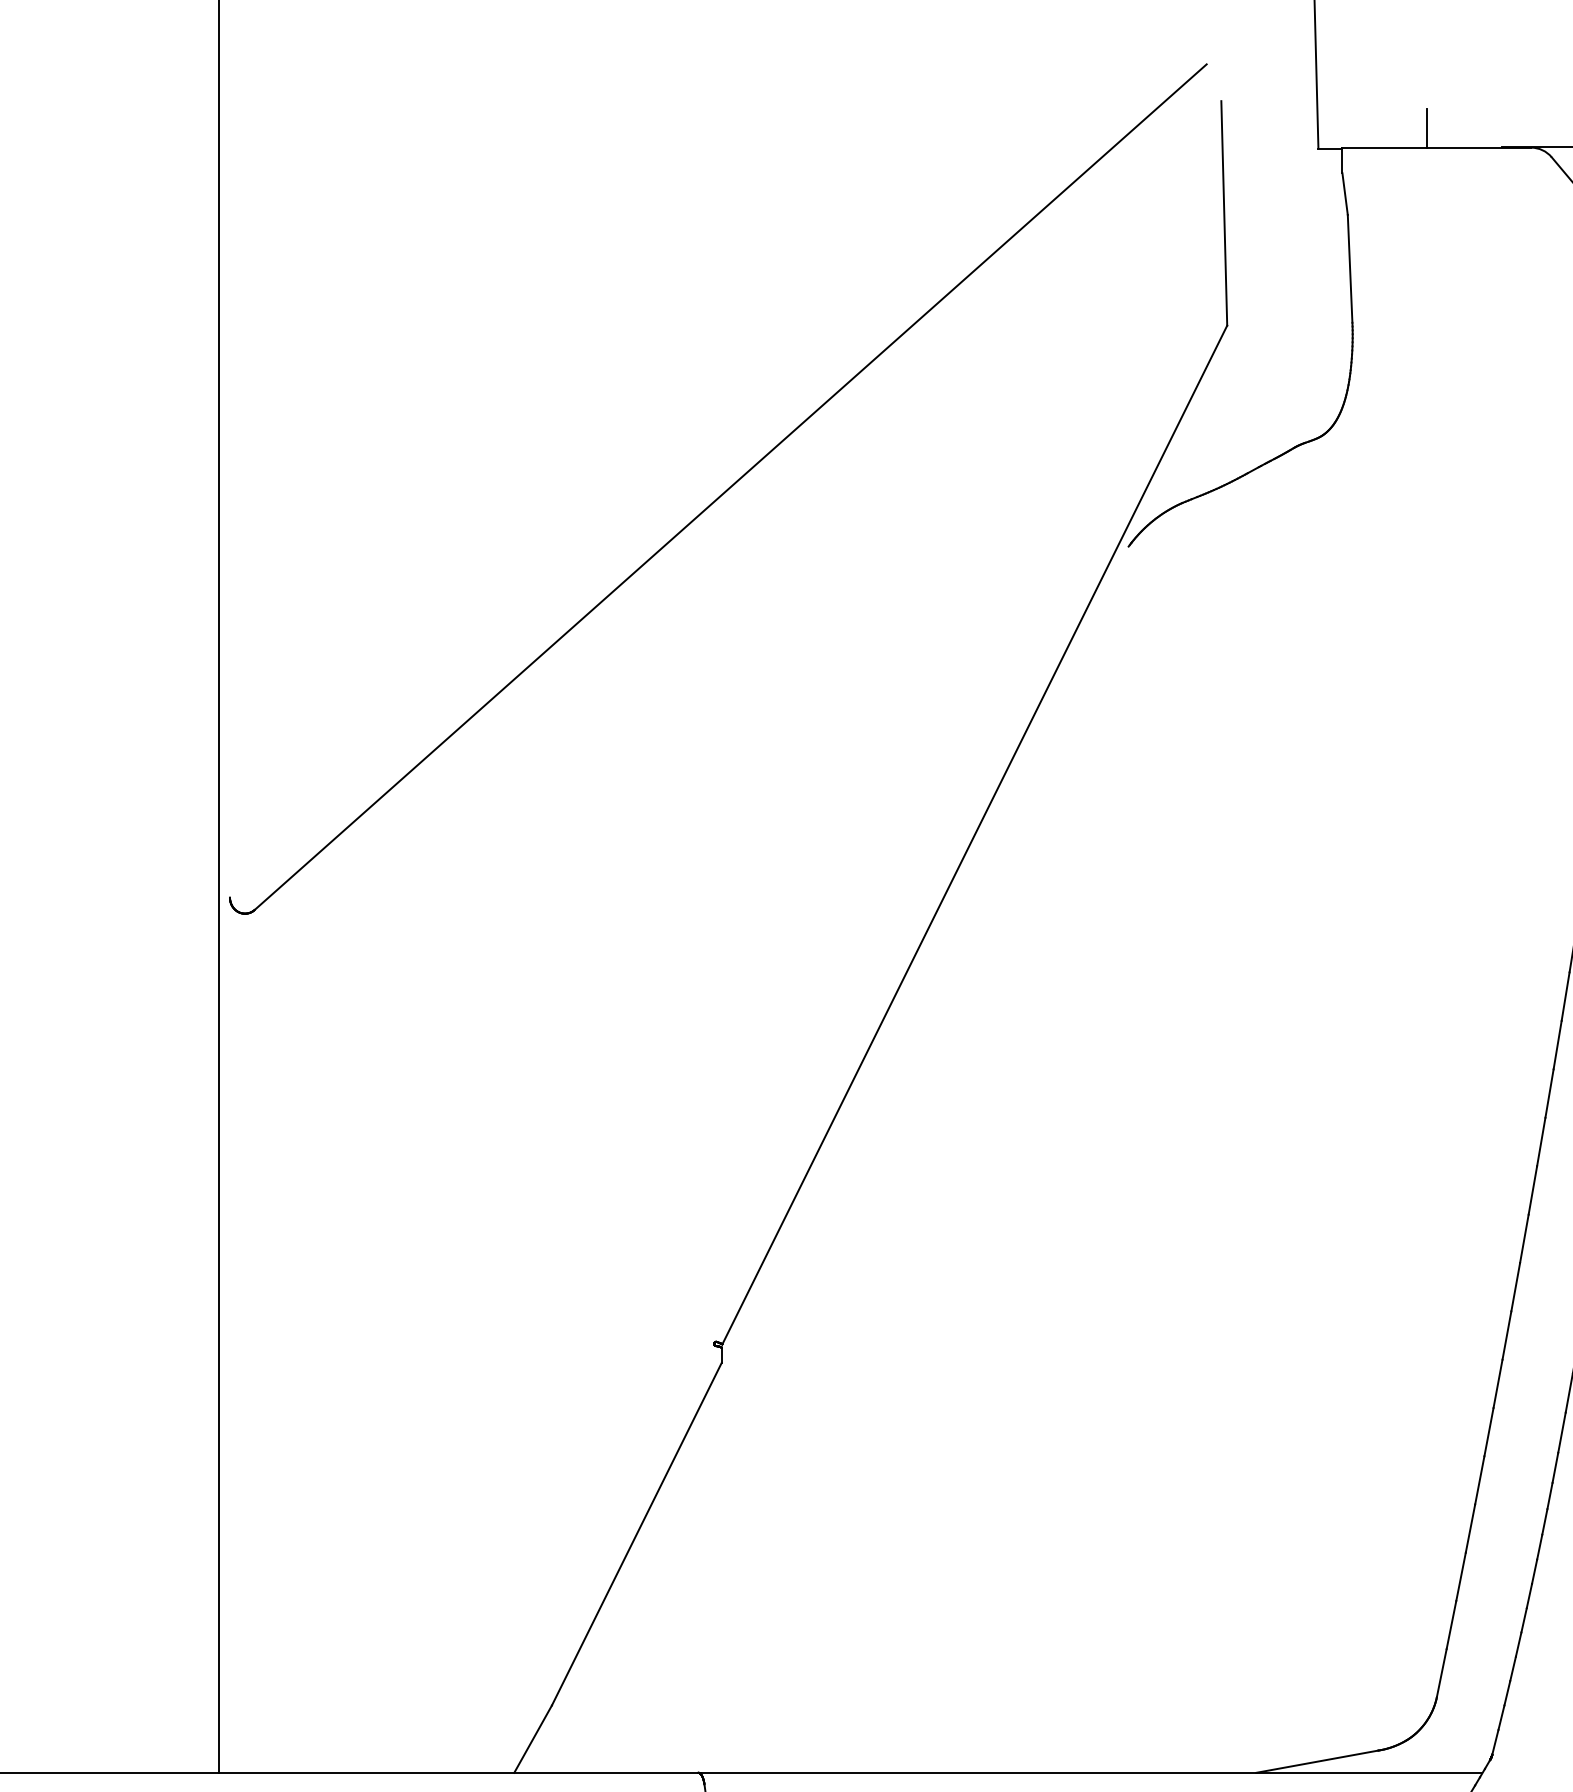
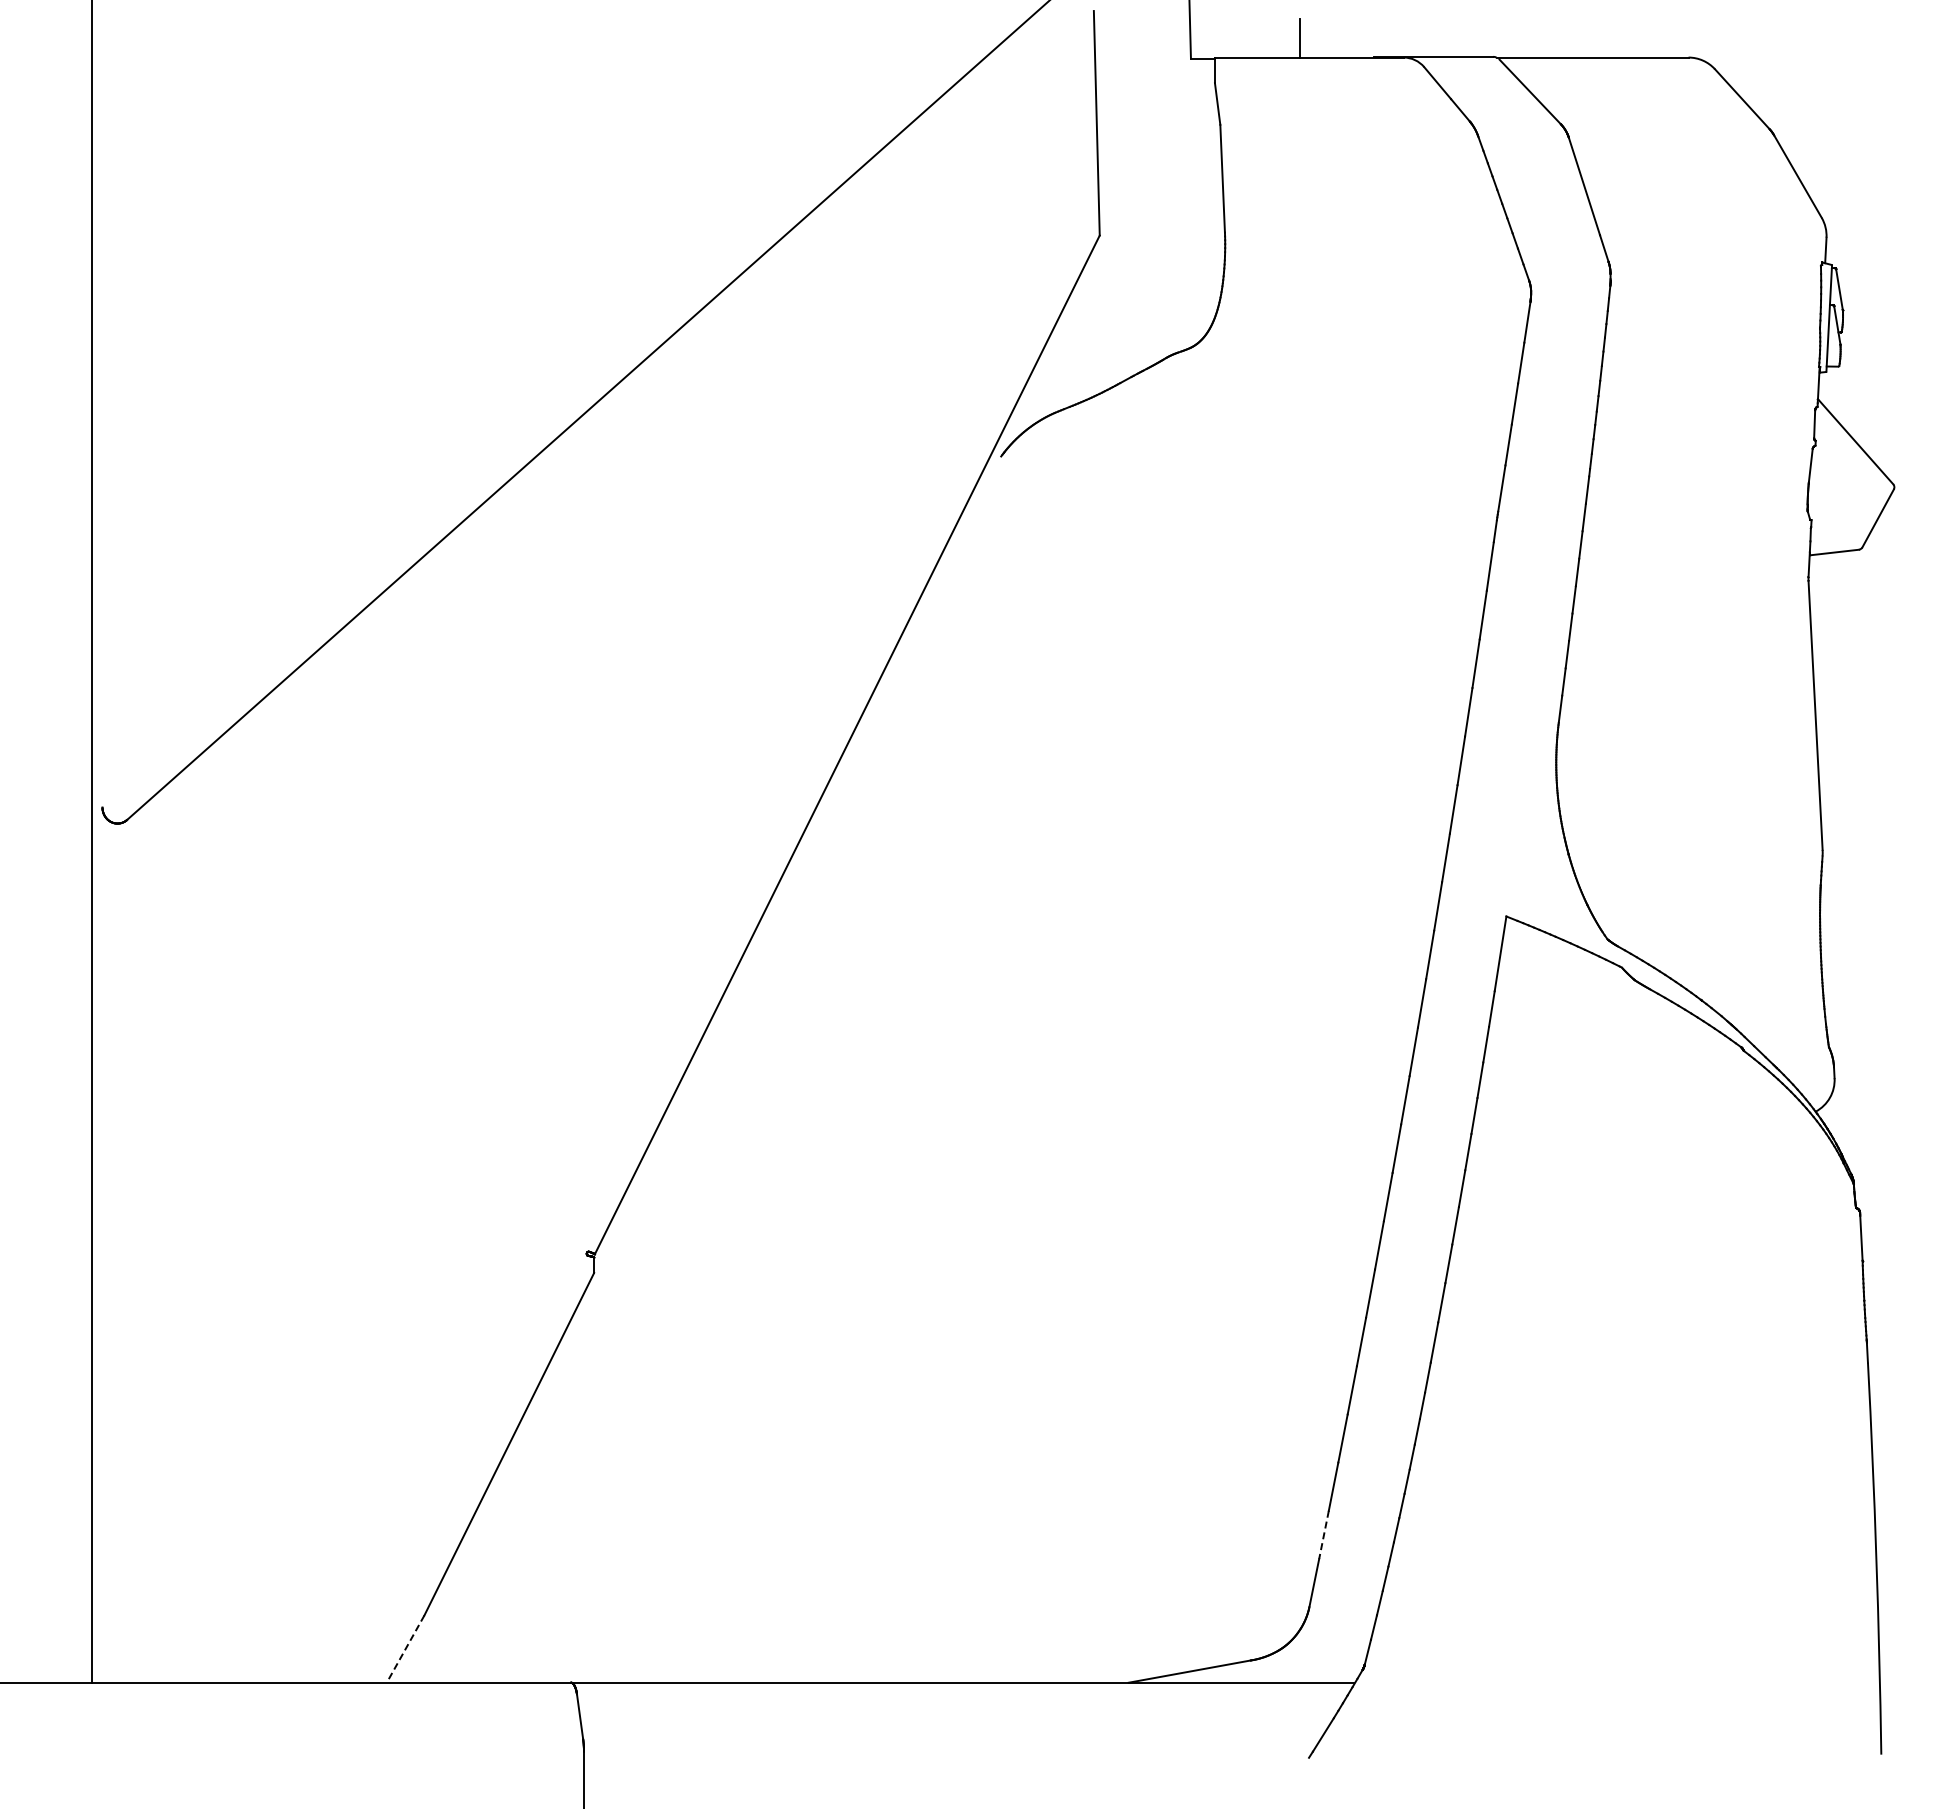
line: (1451, 1624) -> (1324, 1534), solid -> dashed
line: (532, 1739) -> (405, 1649), solid -> dashed

